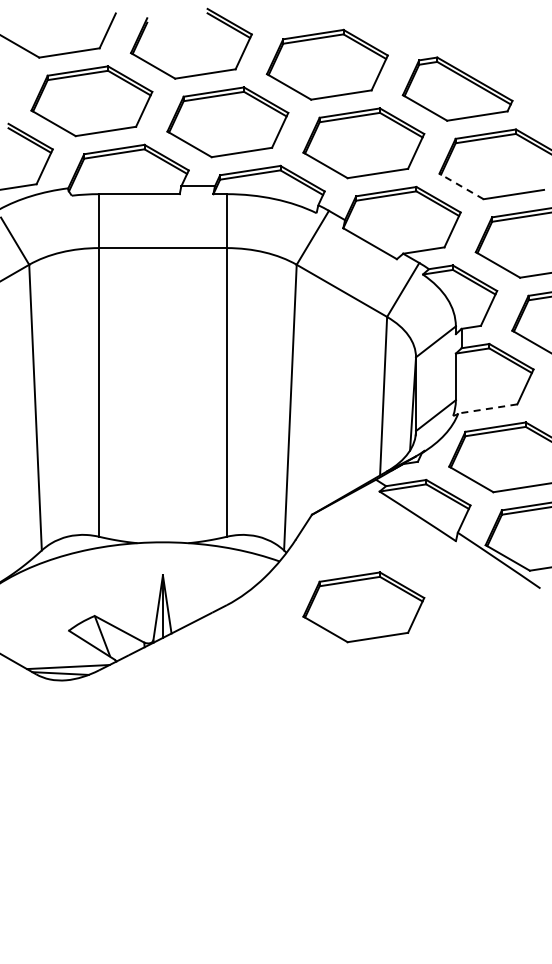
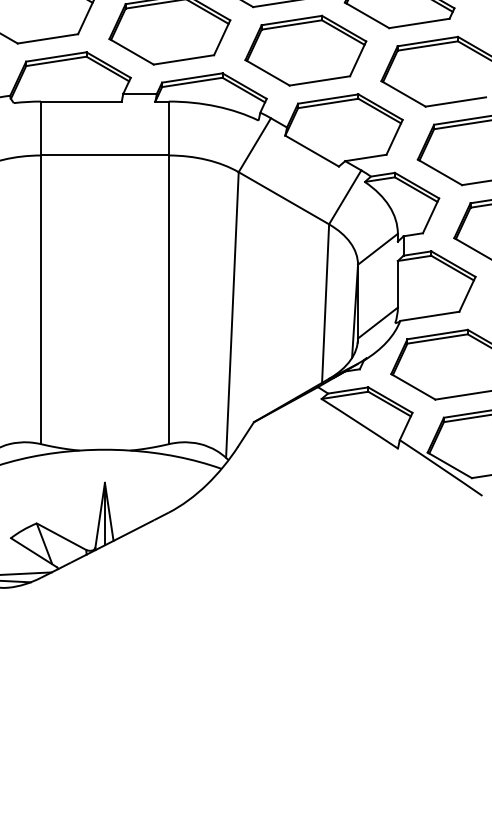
line: (461, 186) -> (403, 93), dashed -> solid
line: (487, 408) -> (429, 315), dashed -> solid
part: (363, 607) -> (305, 514), removed

